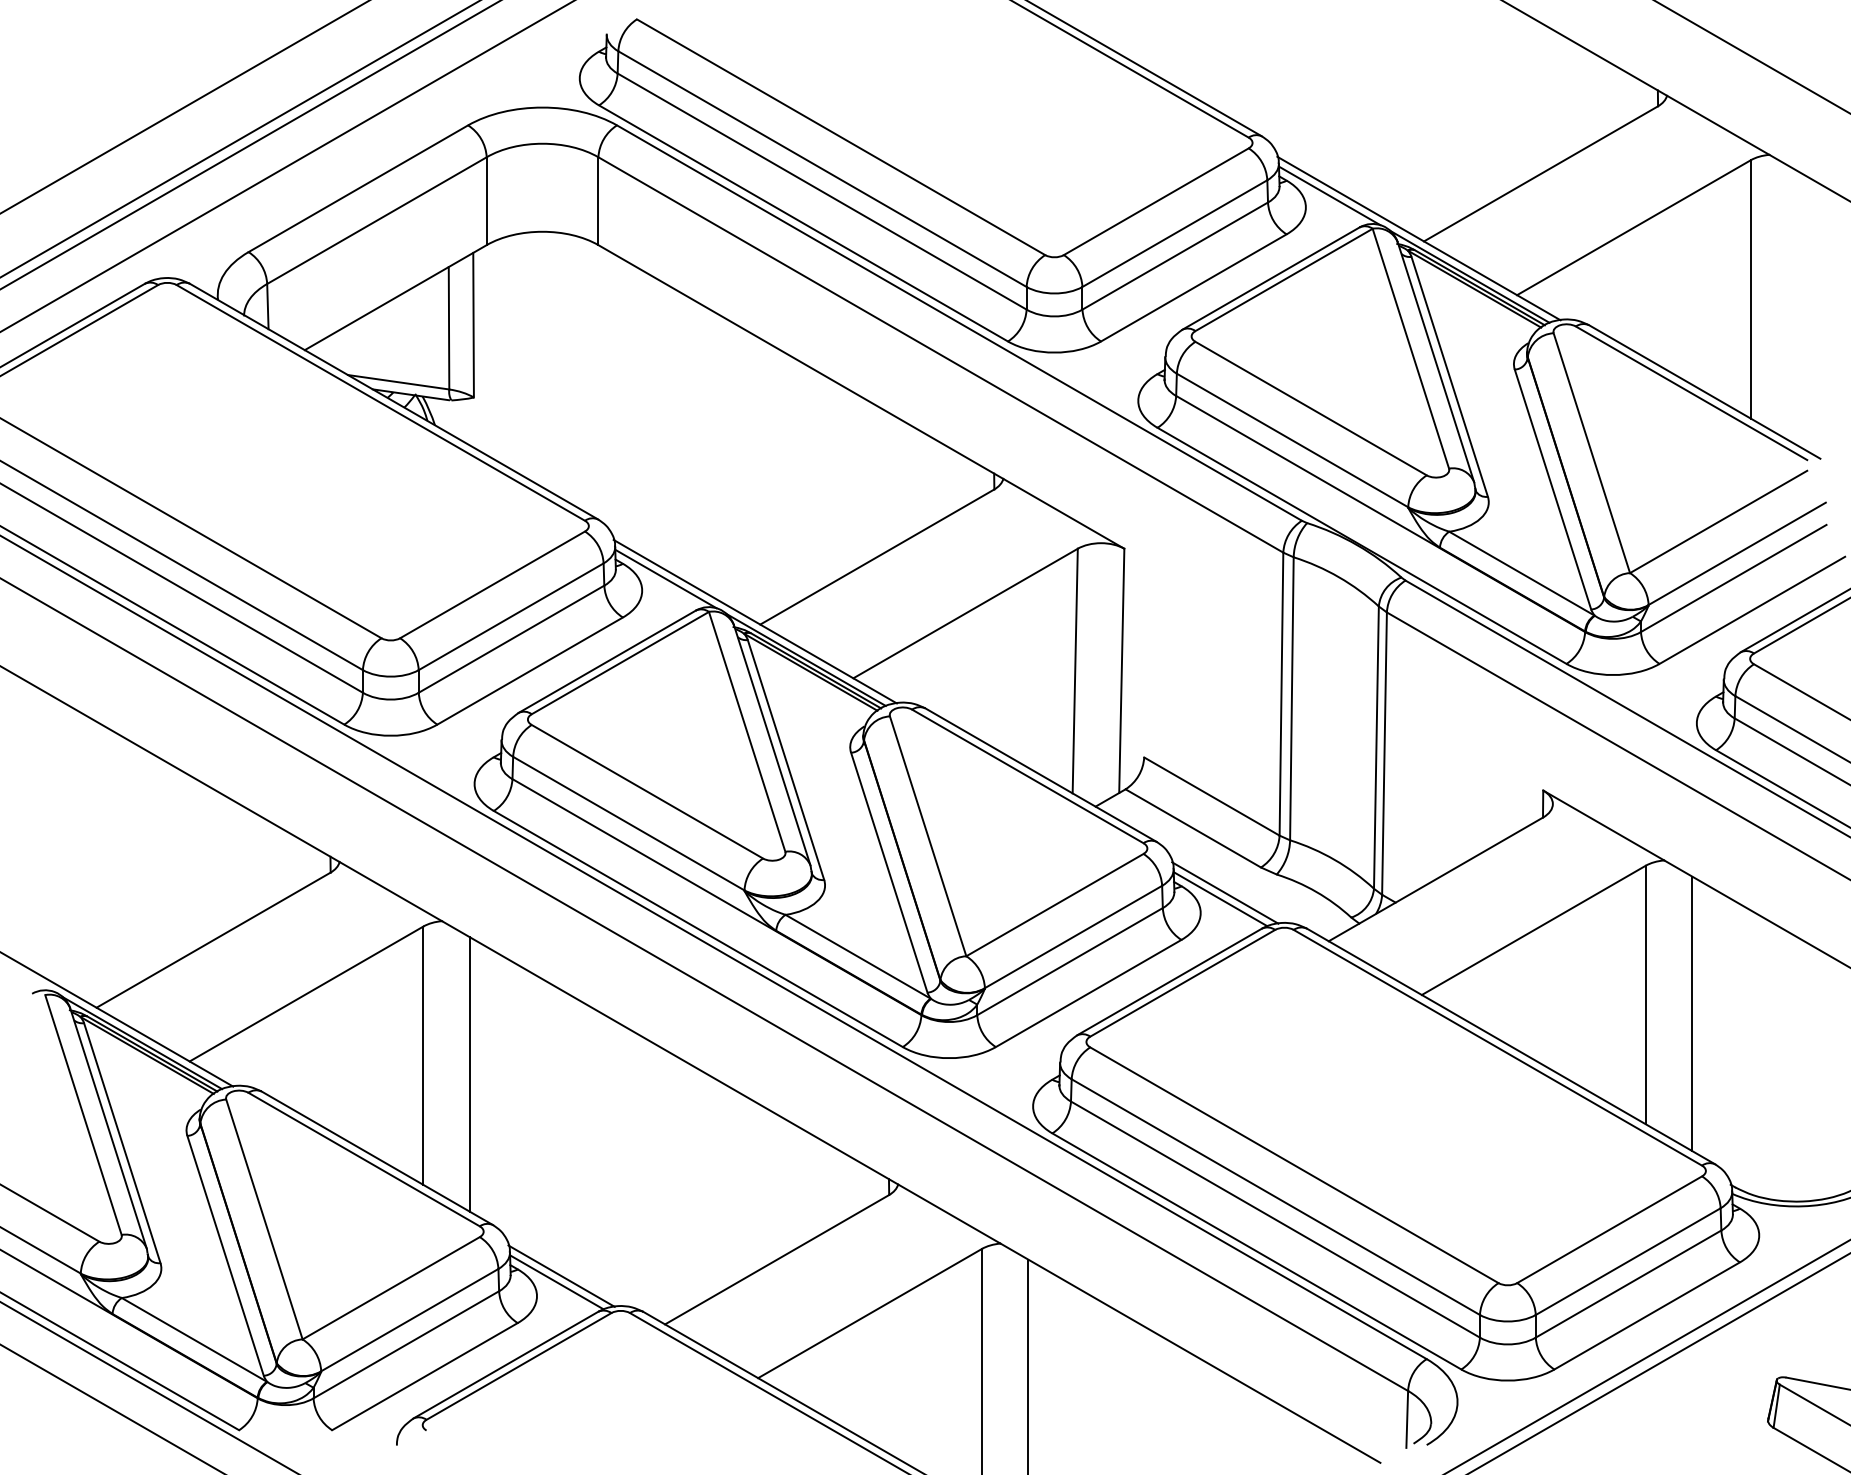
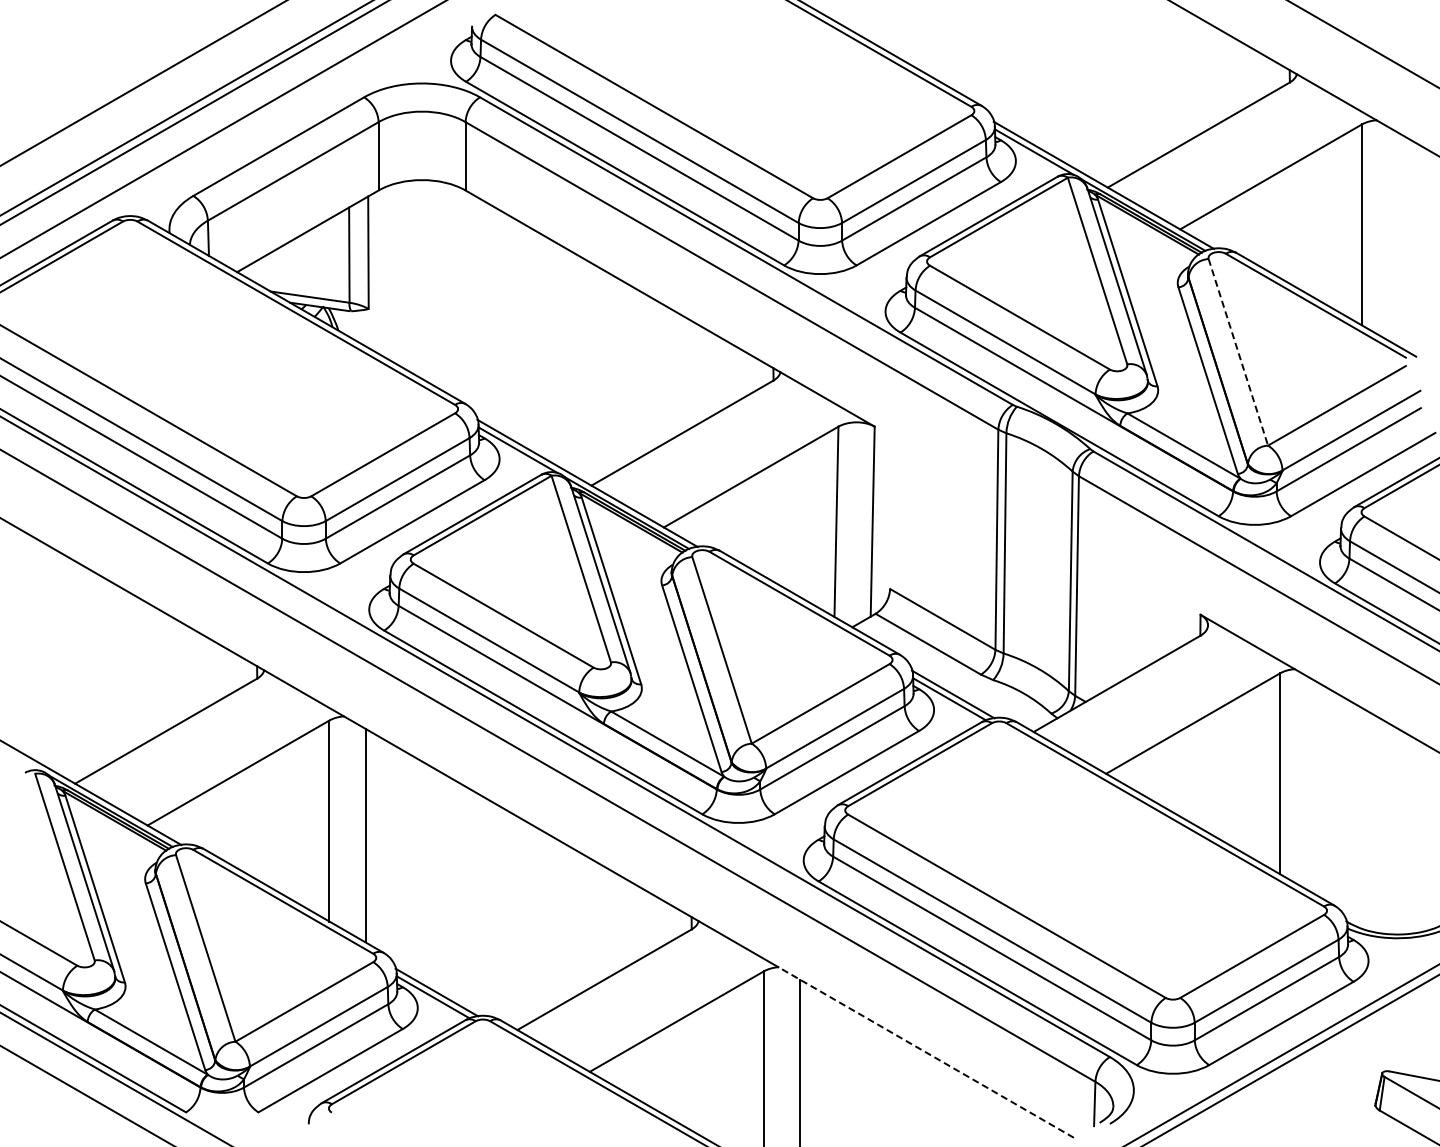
line: (1592, 453) -> (1238, 352), solid -> dashed
line: (1692, 1013) -> (1316, 788), removed
line: (1190, 1353) -> (926, 1052), solid -> dashed

